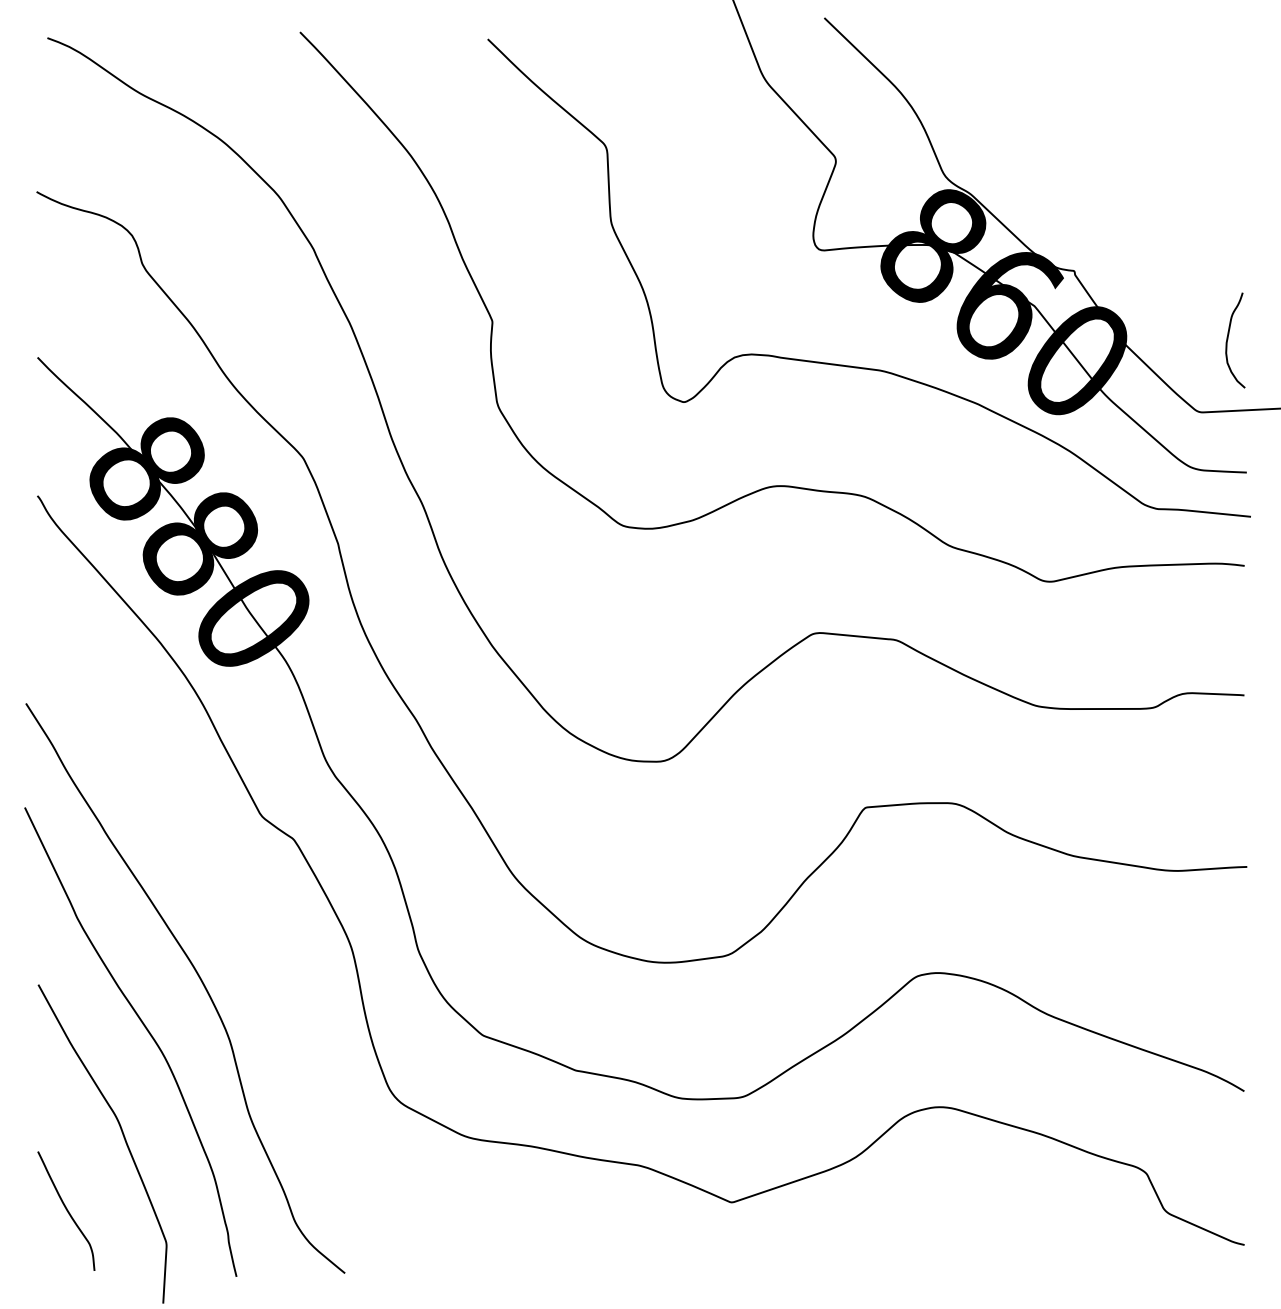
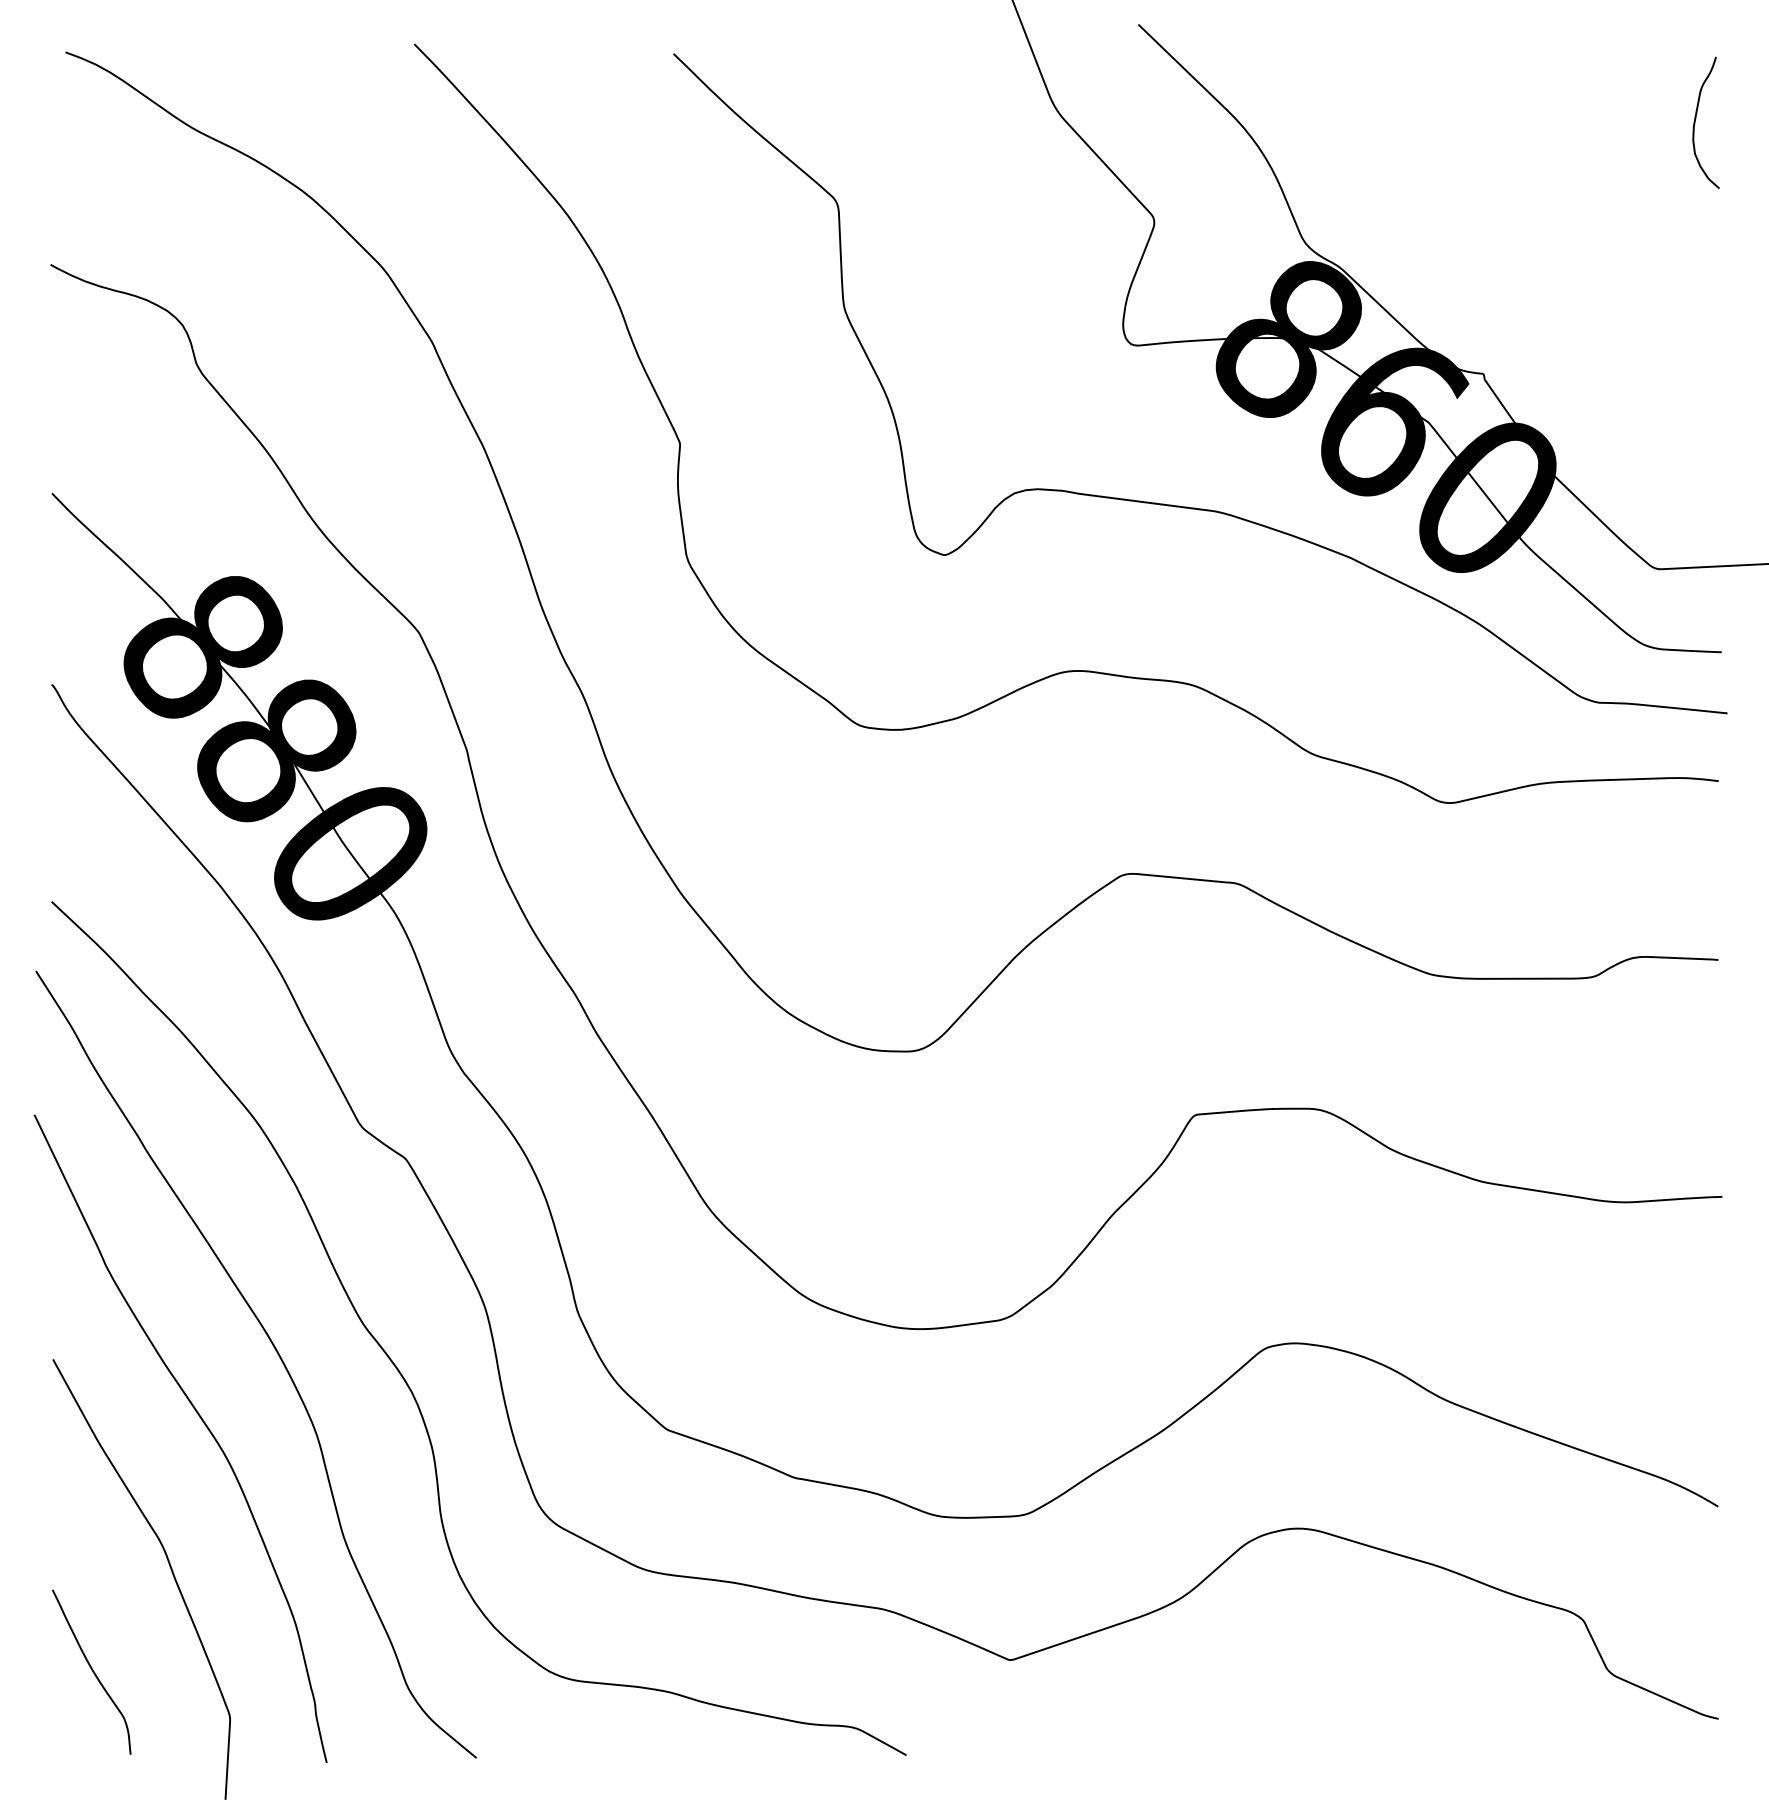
curve: (1228, 337) -> (1696, 118), moved
curve: (292, 997) -> (404, 1377), added

